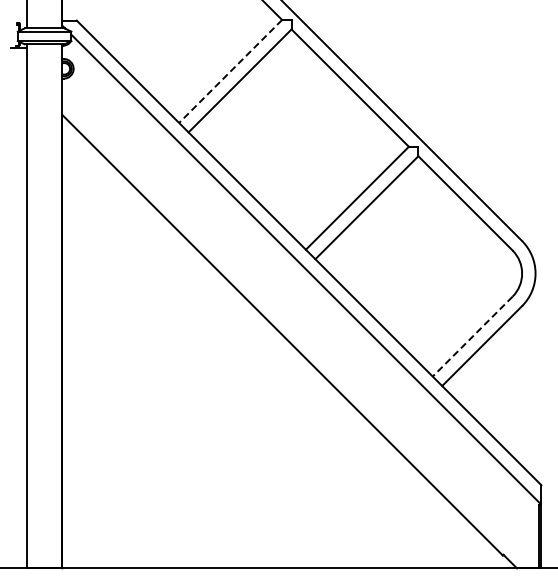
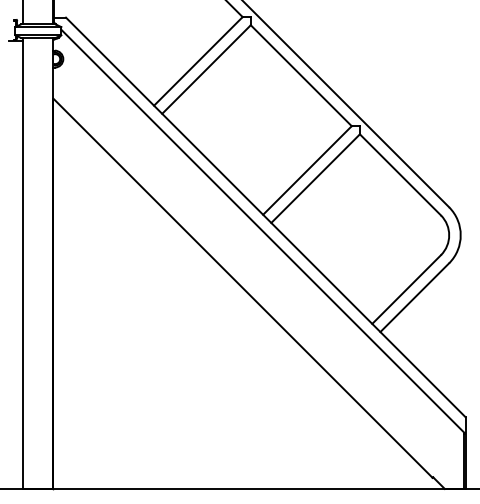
line: (230, 71) -> (198, 61), dashed -> solid
line: (472, 337) -> (406, 290), dashed -> solid

